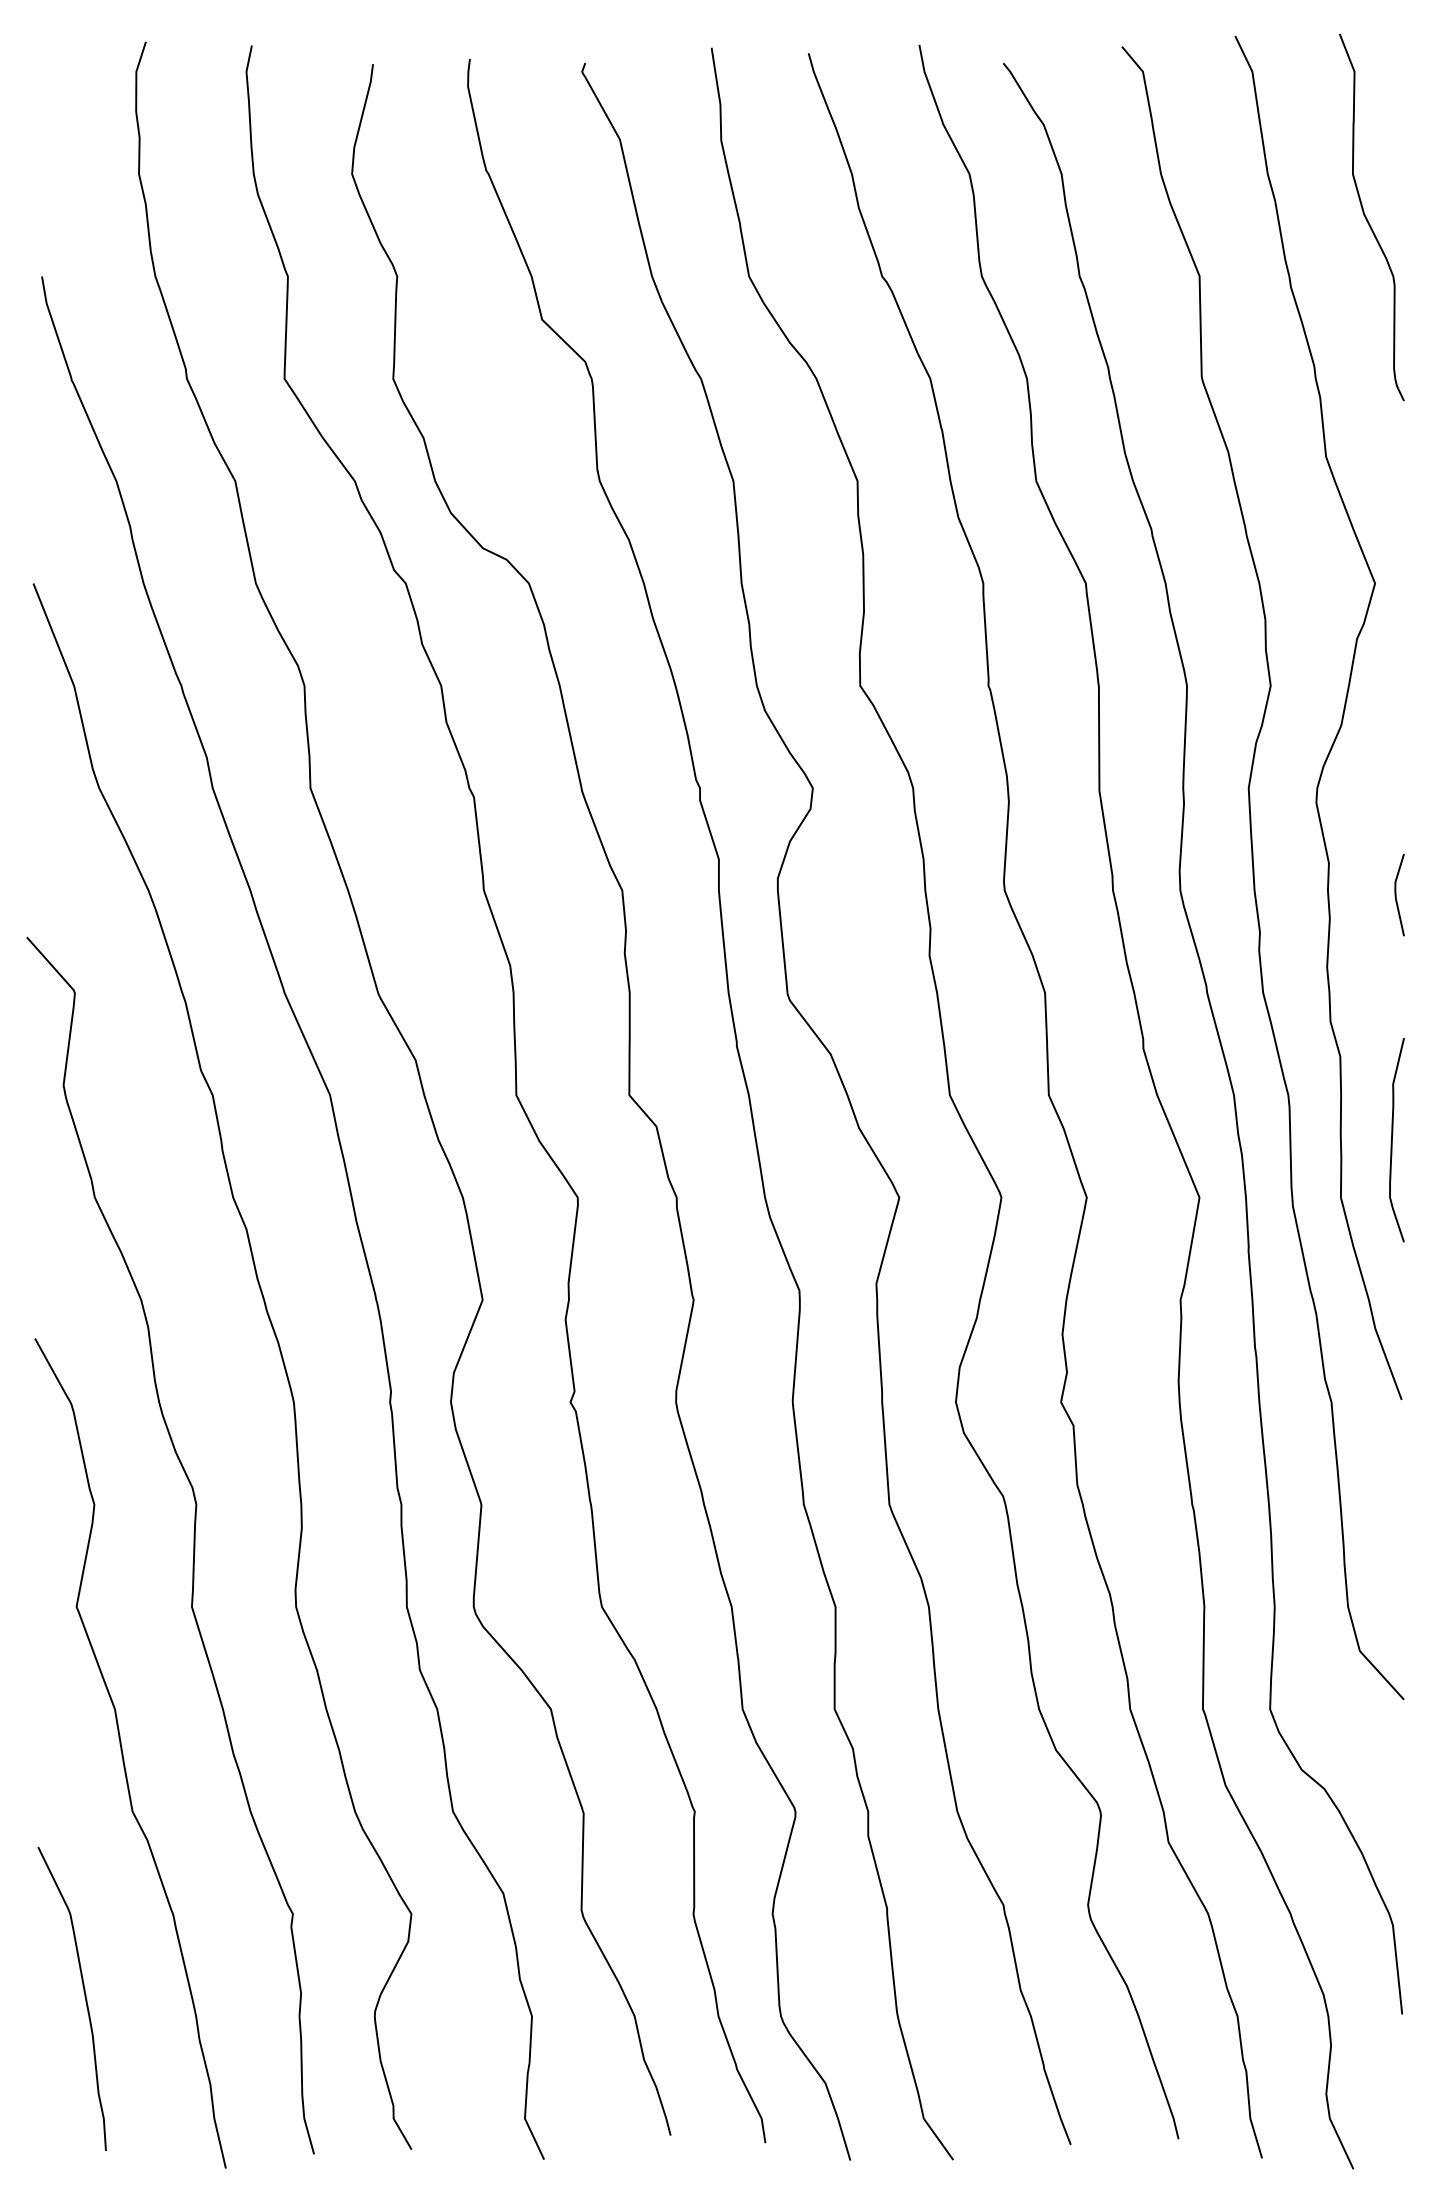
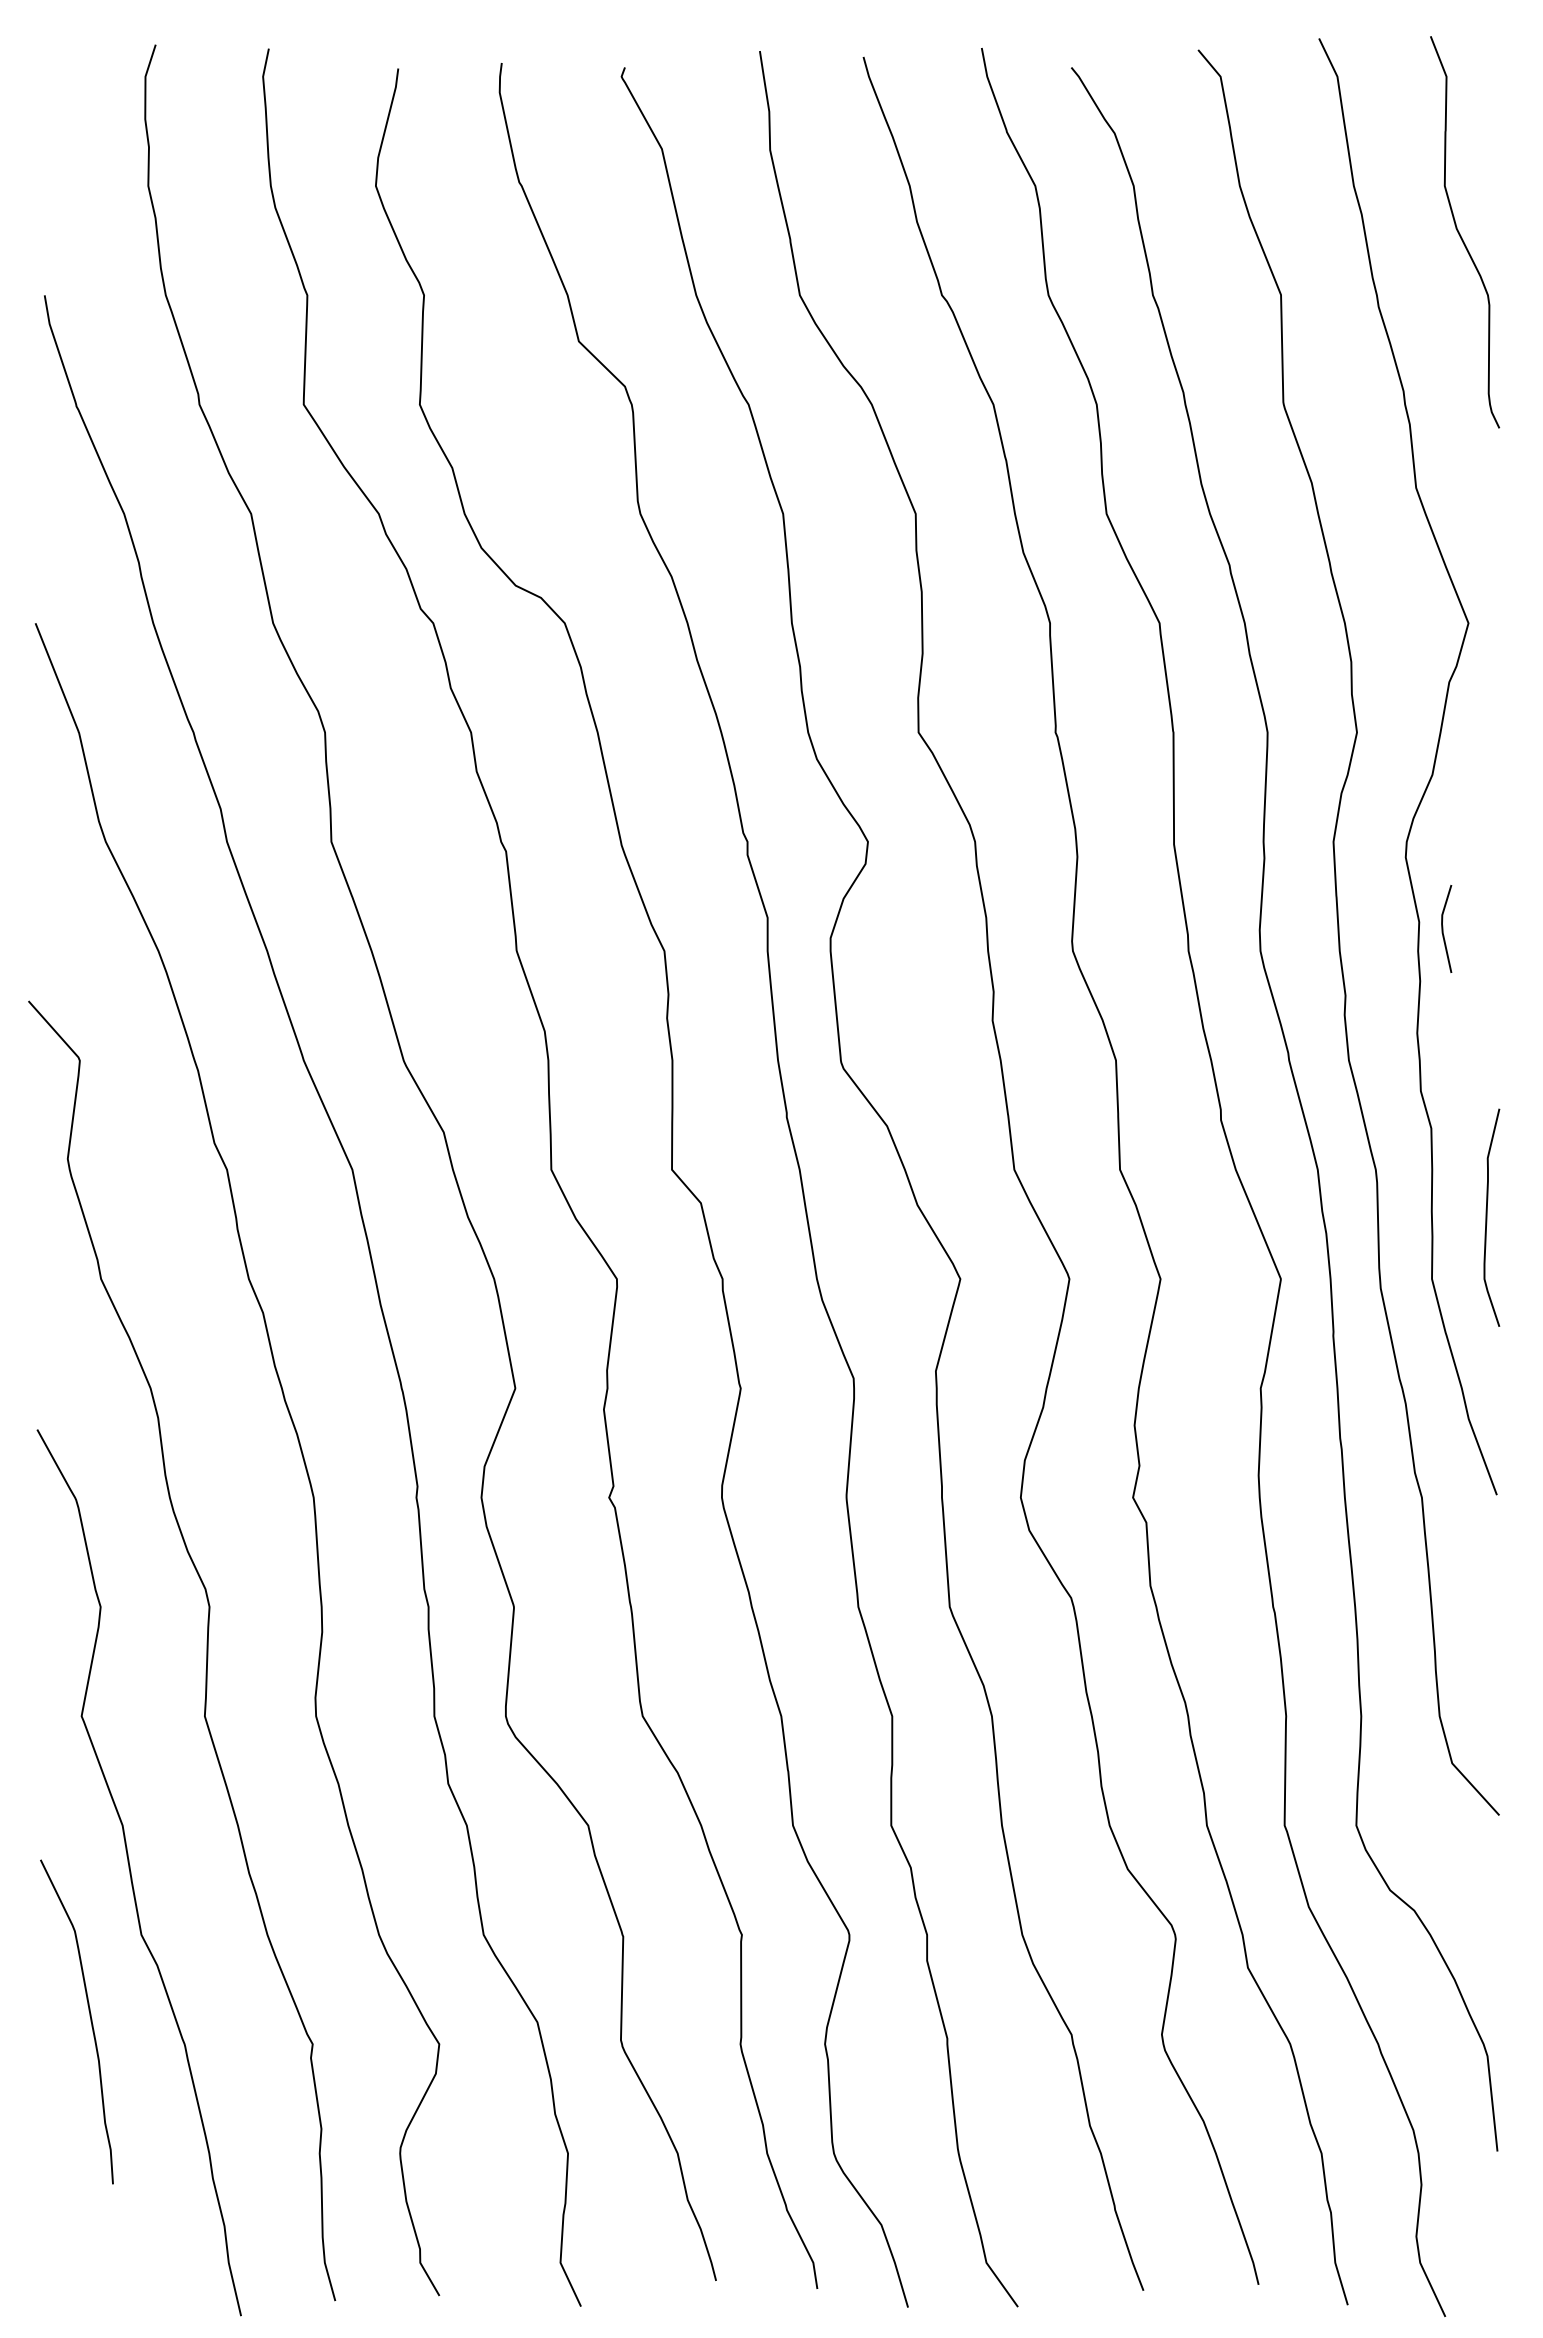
line: (1396, 894) -> (1443, 928), moved
curve: (83, 1993) -> (89, 2016), moved

